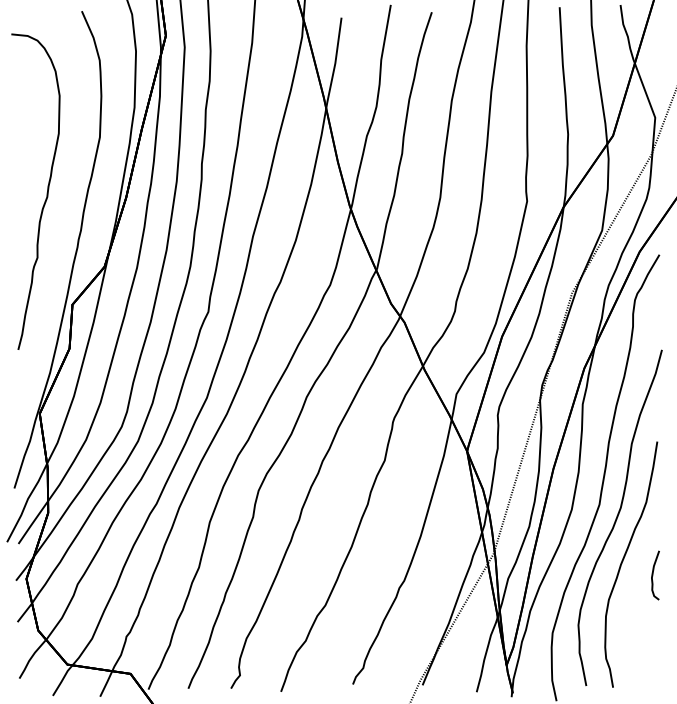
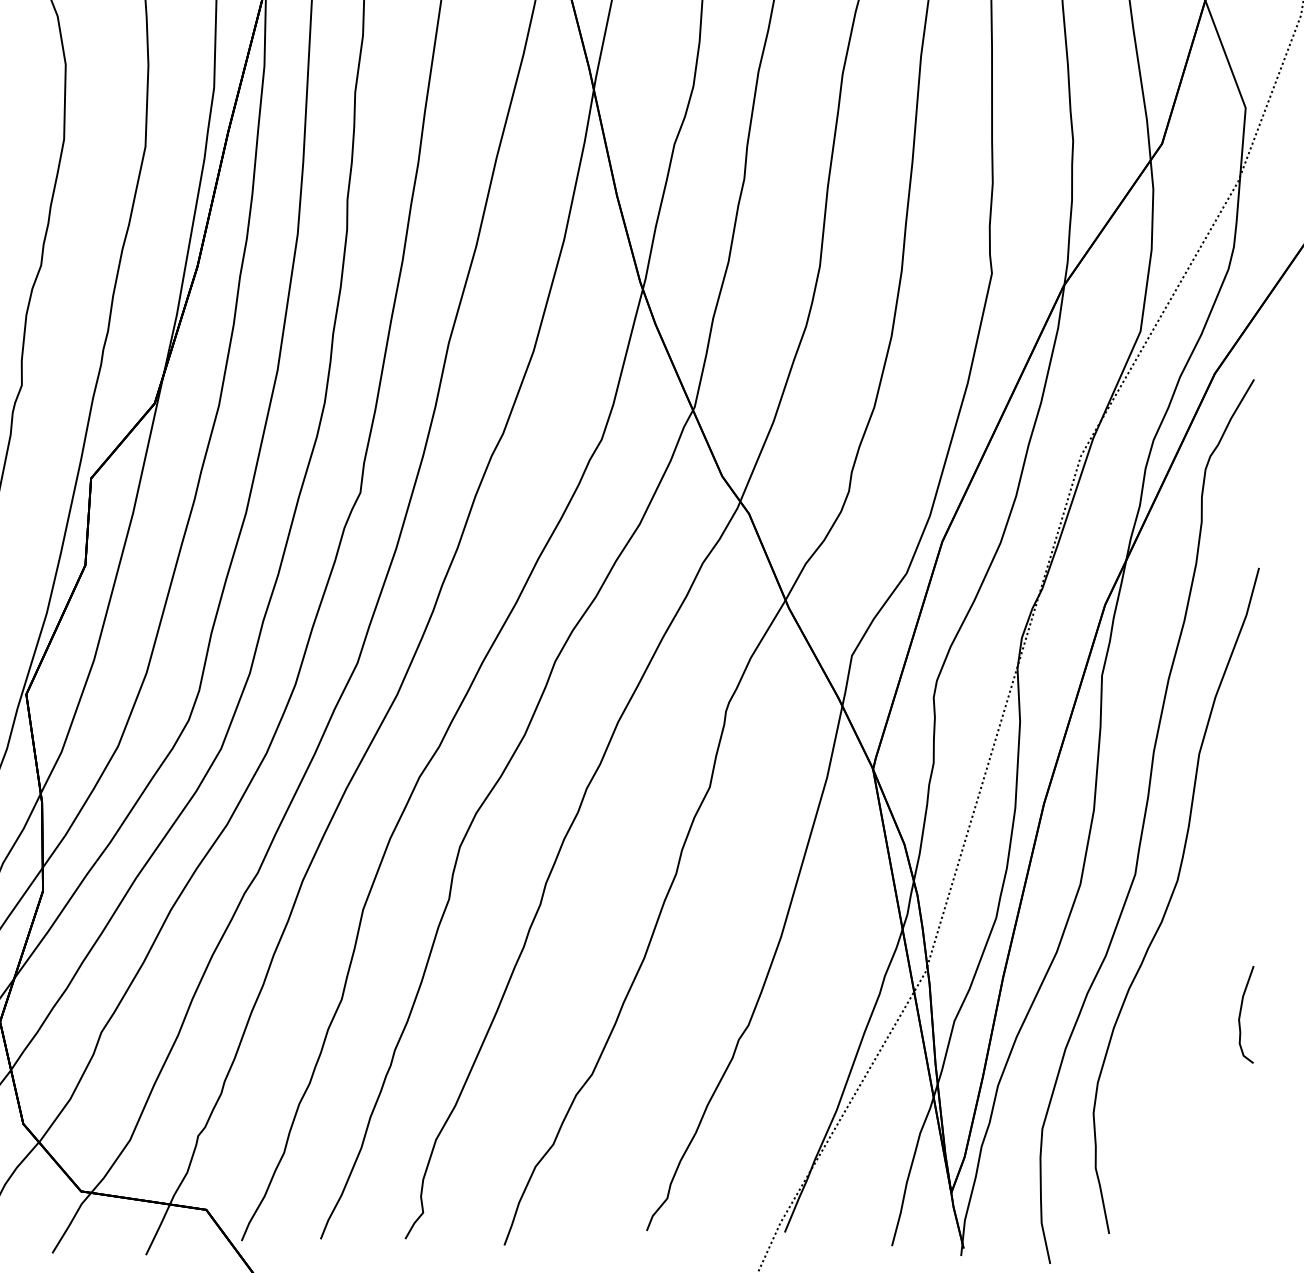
curve: (623, 561) -> (1182, 987), removed

